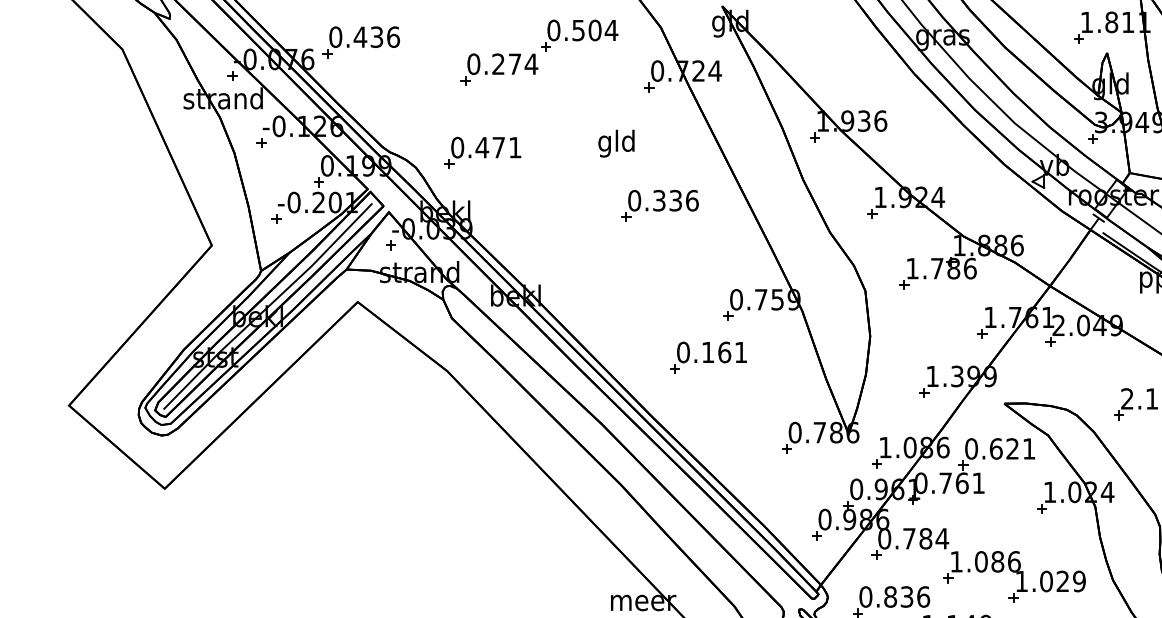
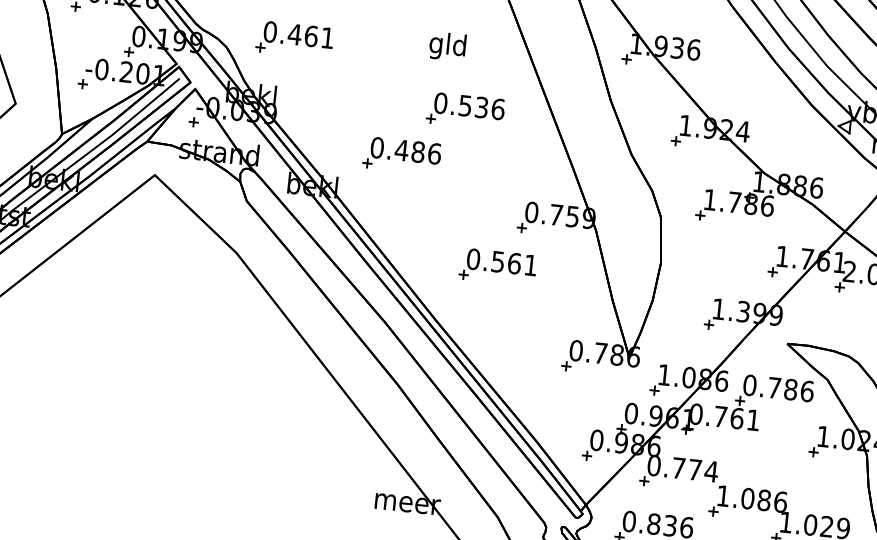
text: (616, 143) -> (447, 46), moved
text: (498, 147) -> (311, 36), 0.471 -> 0.461
text: (659, 199) -> (465, 104), 0.336 -> 0.536
part: (601, 256) -> (402, 155), added
text: (708, 352) -> (498, 261), 0.161 -> 0.561
text: (1012, 448) -> (790, 389), 0.621 -> 0.786
text: (925, 538) -> (694, 469), 0.784 -> 0.774

